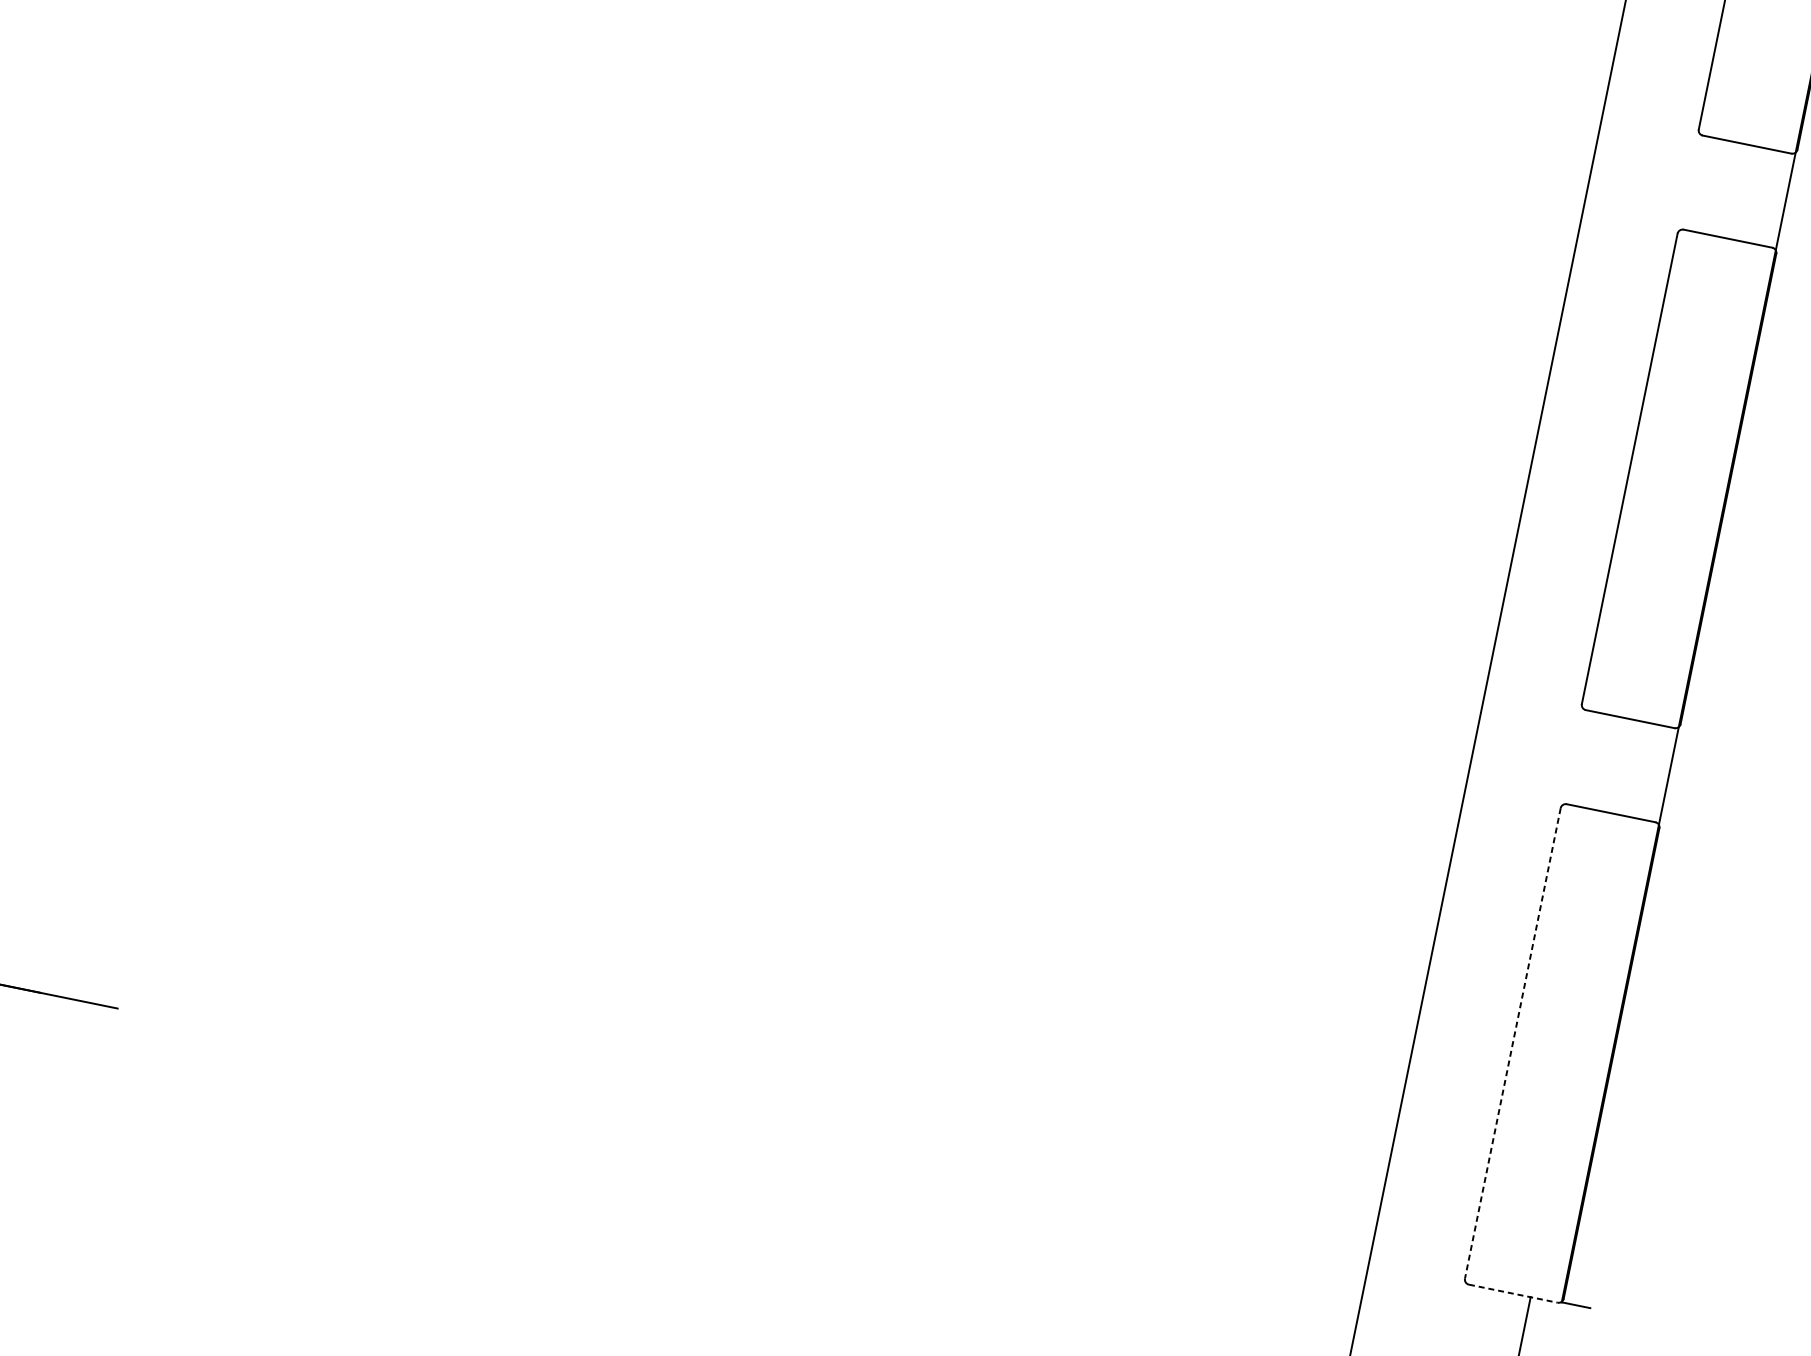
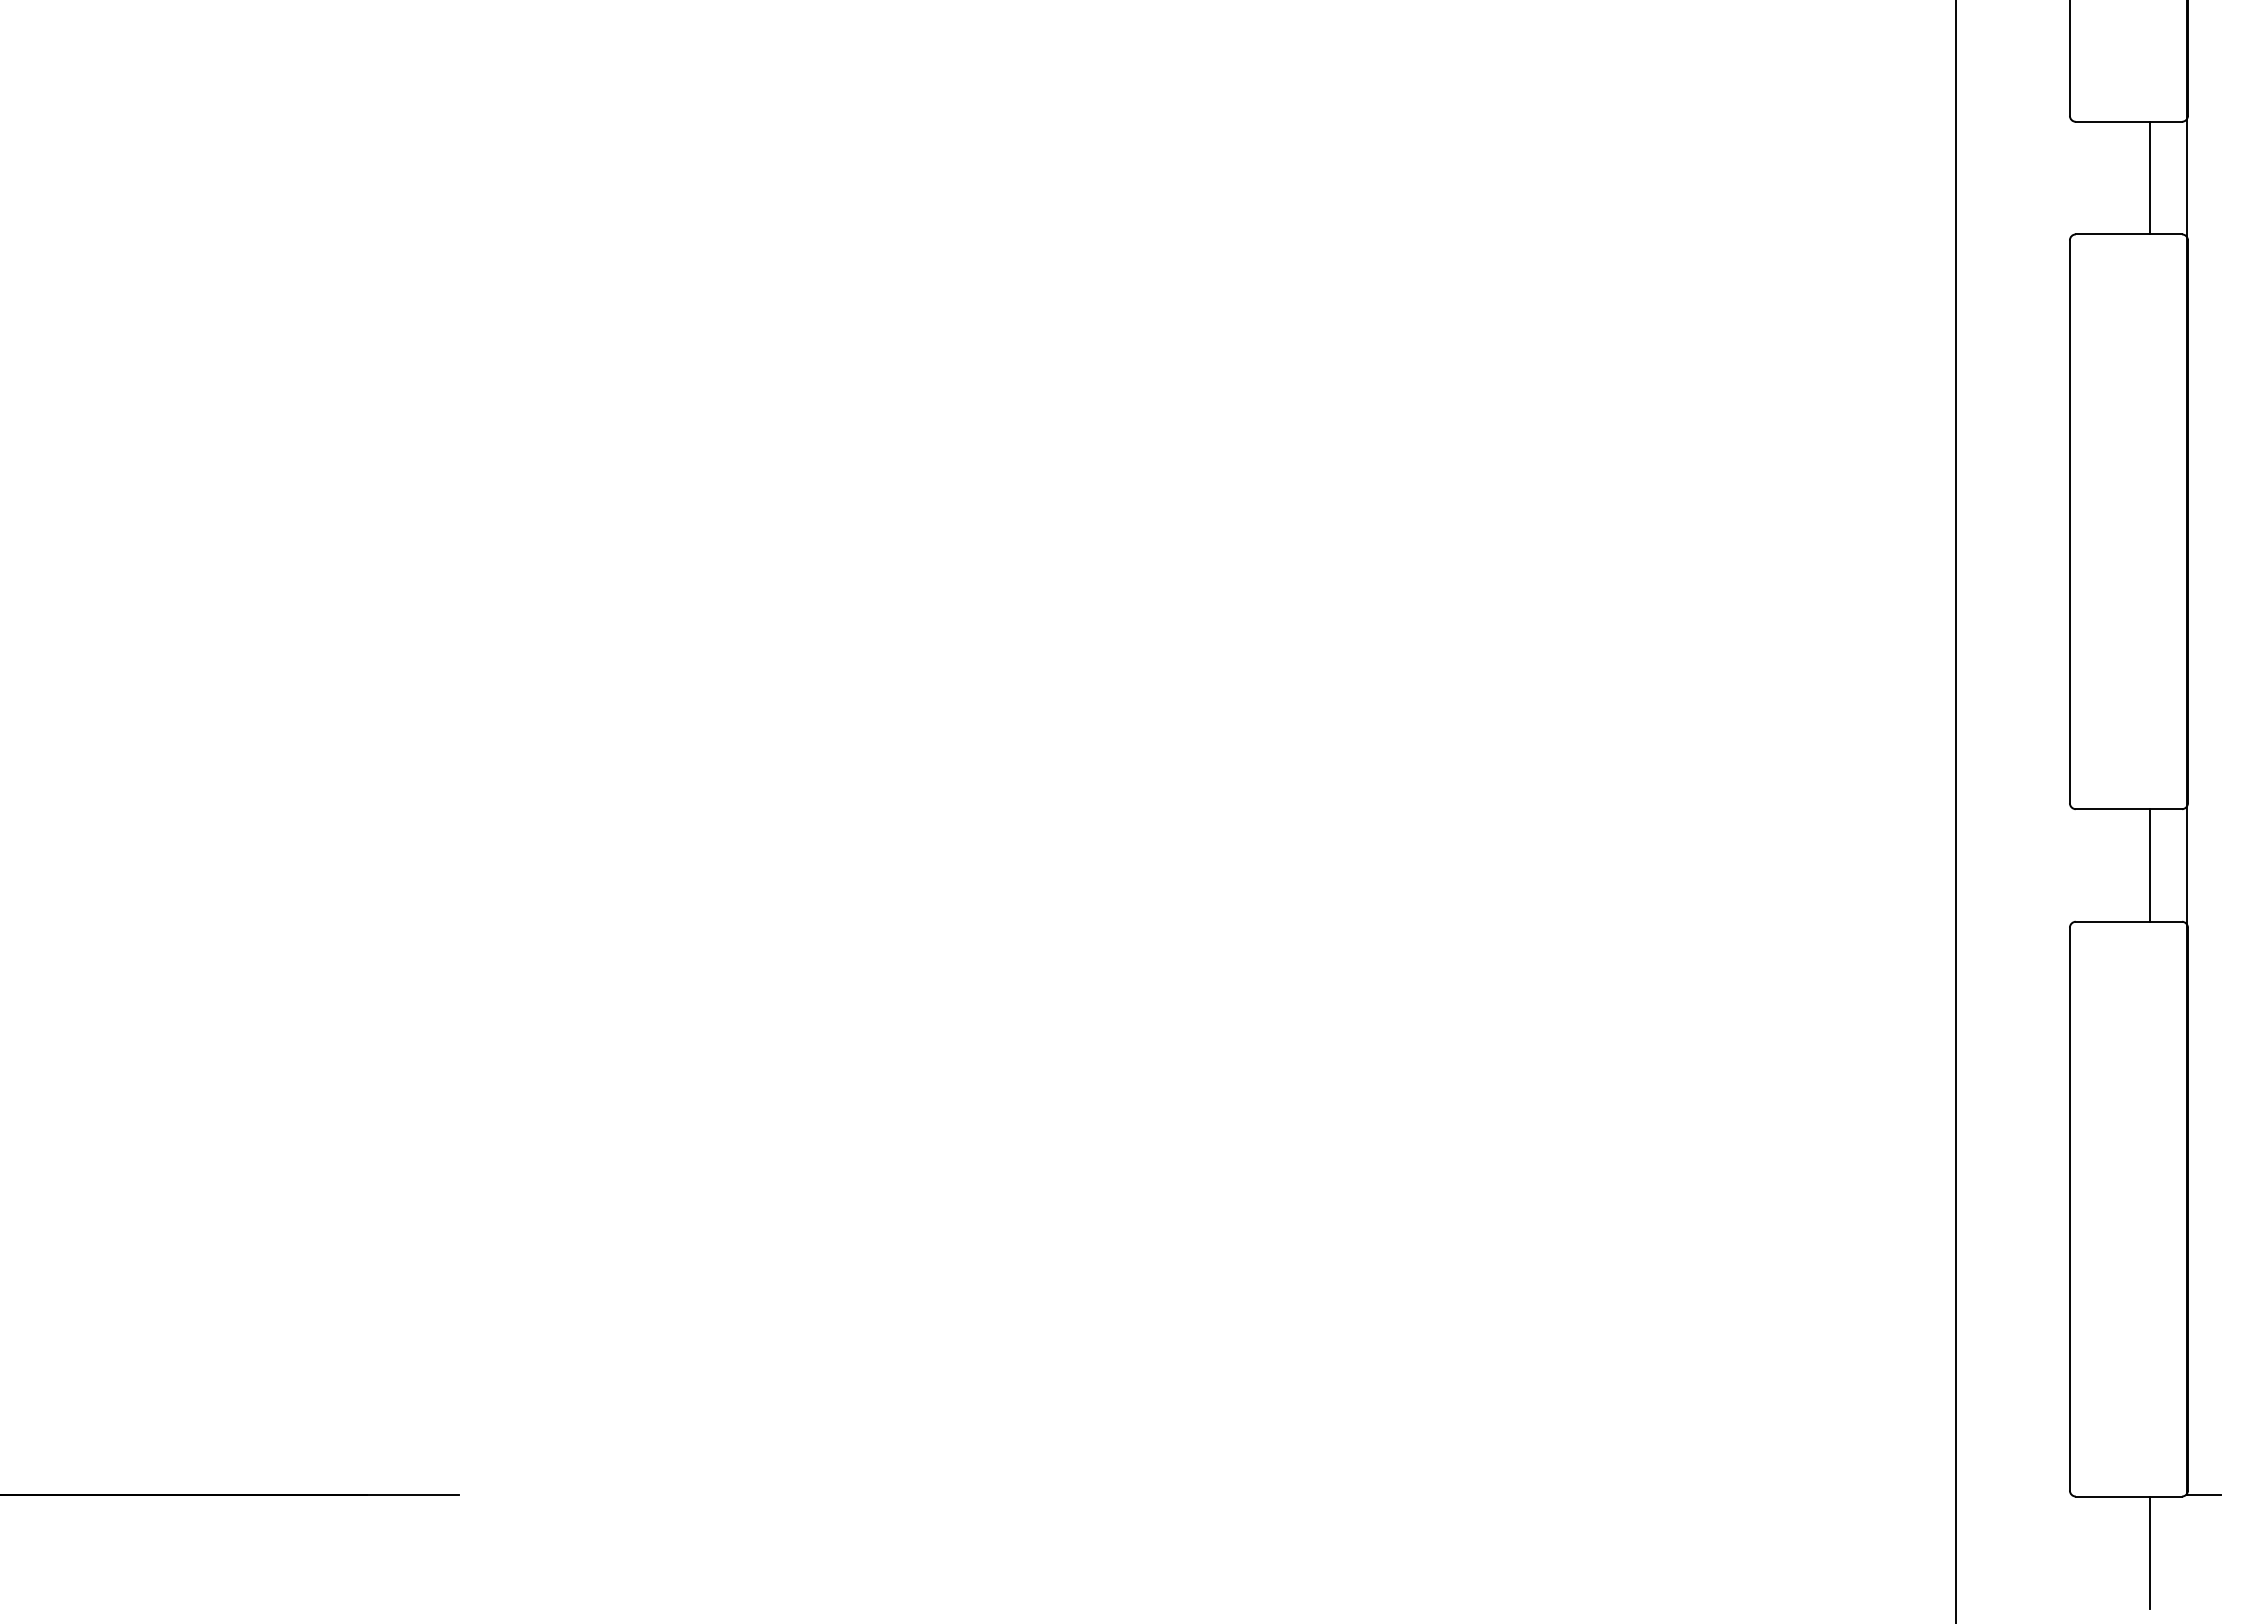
line: (1754, 194) -> (2149, 177), added
line: (1637, 769) -> (2149, 865), added
line: (1512, 1043) -> (2069, 1209), dashed -> solid
line: (1513, 1293) -> (2129, 1496), dashed -> solid

